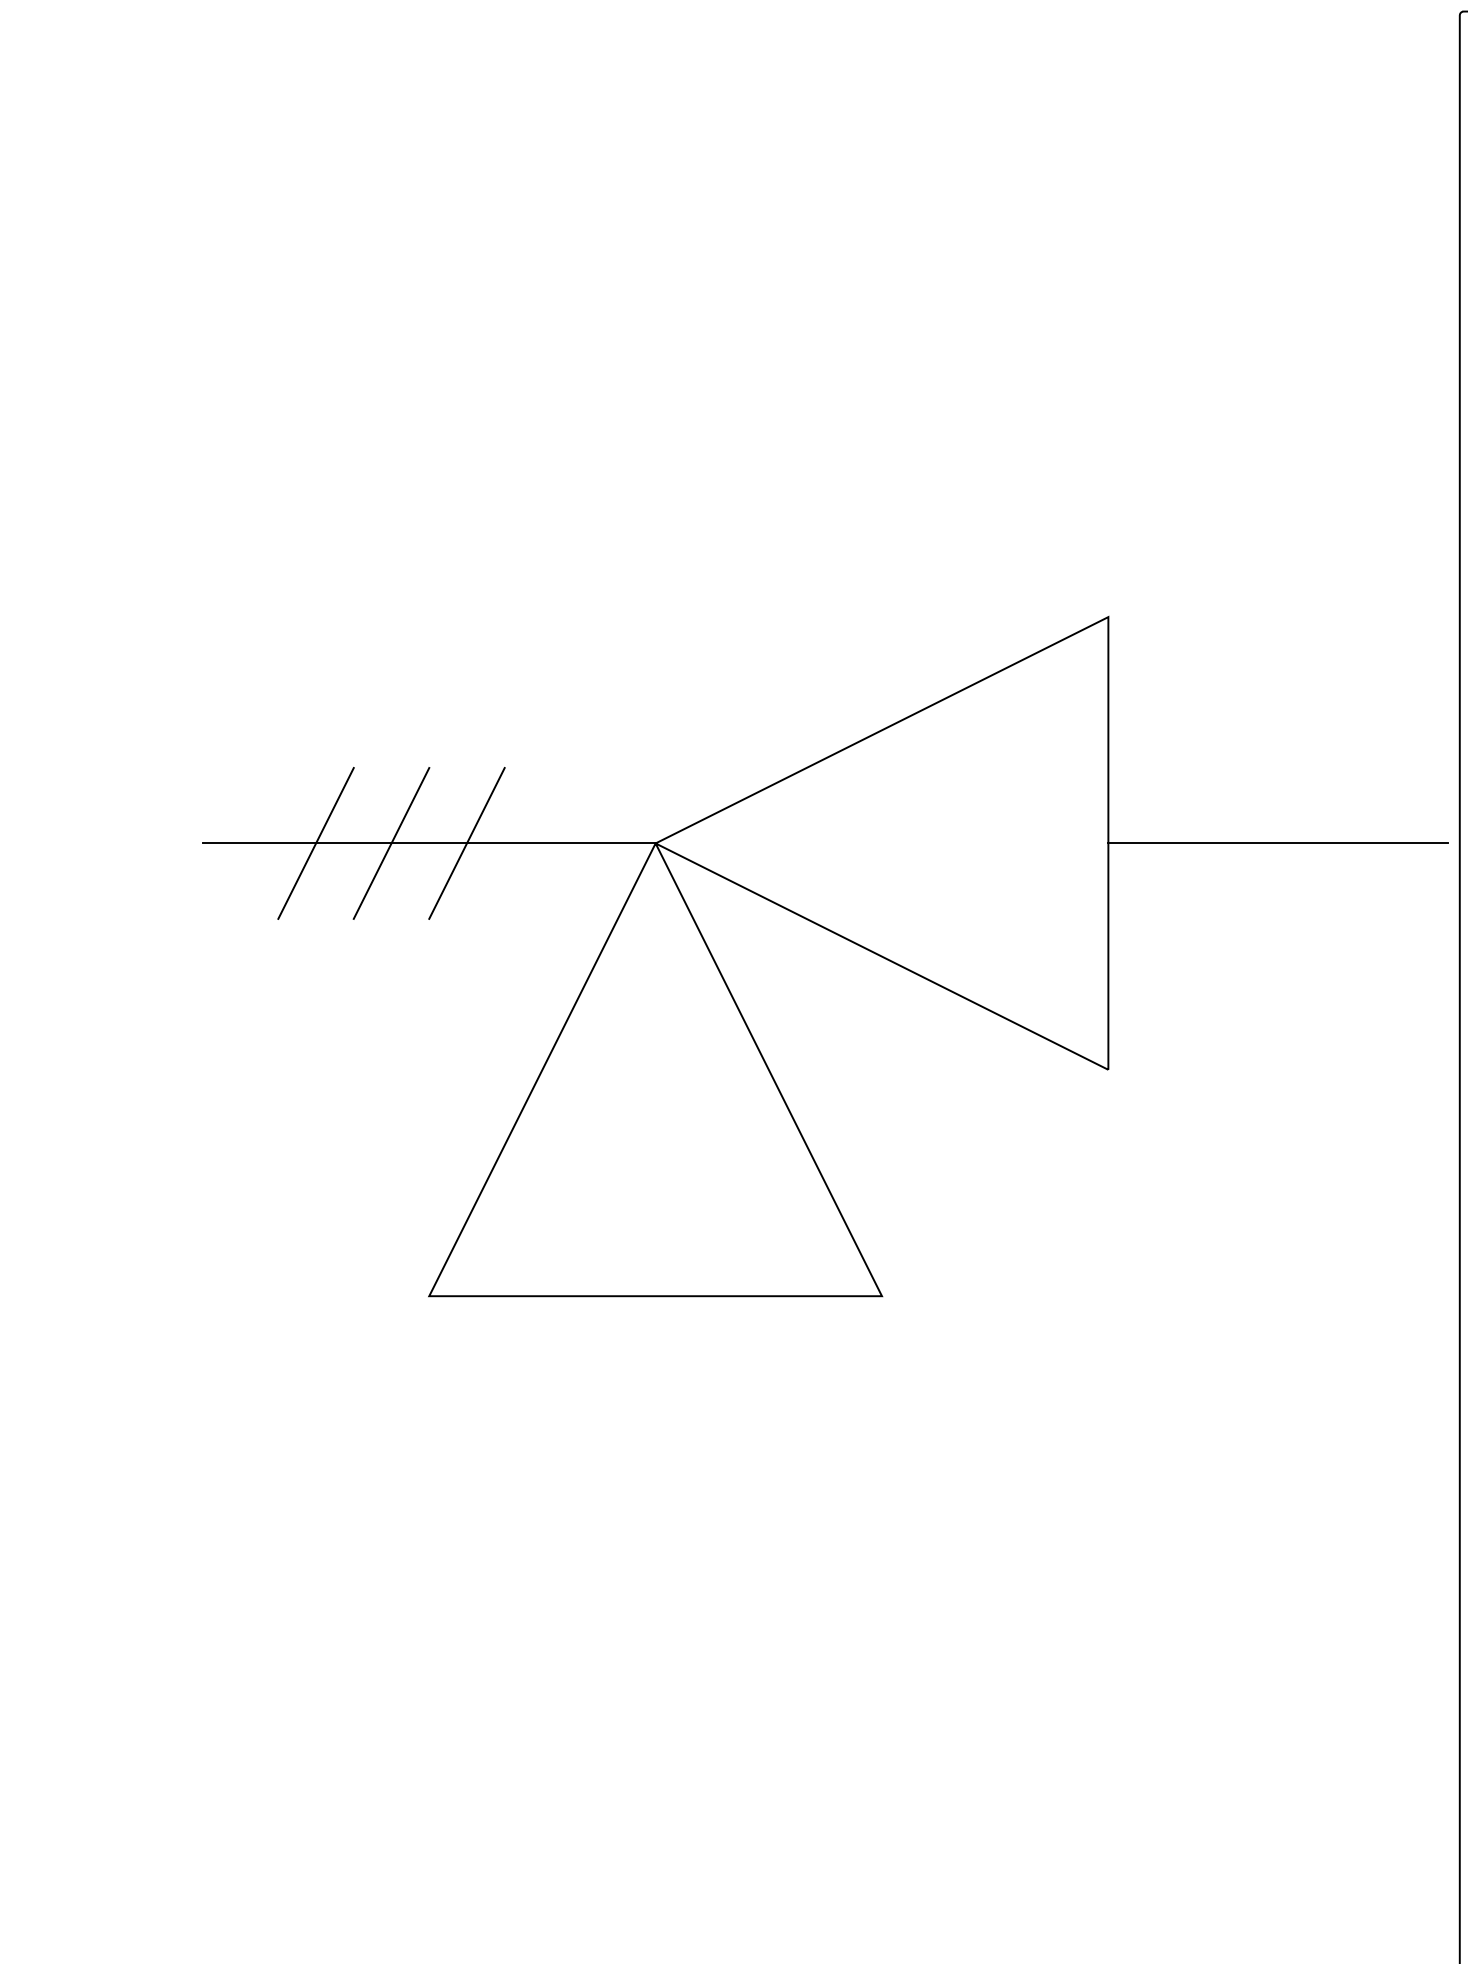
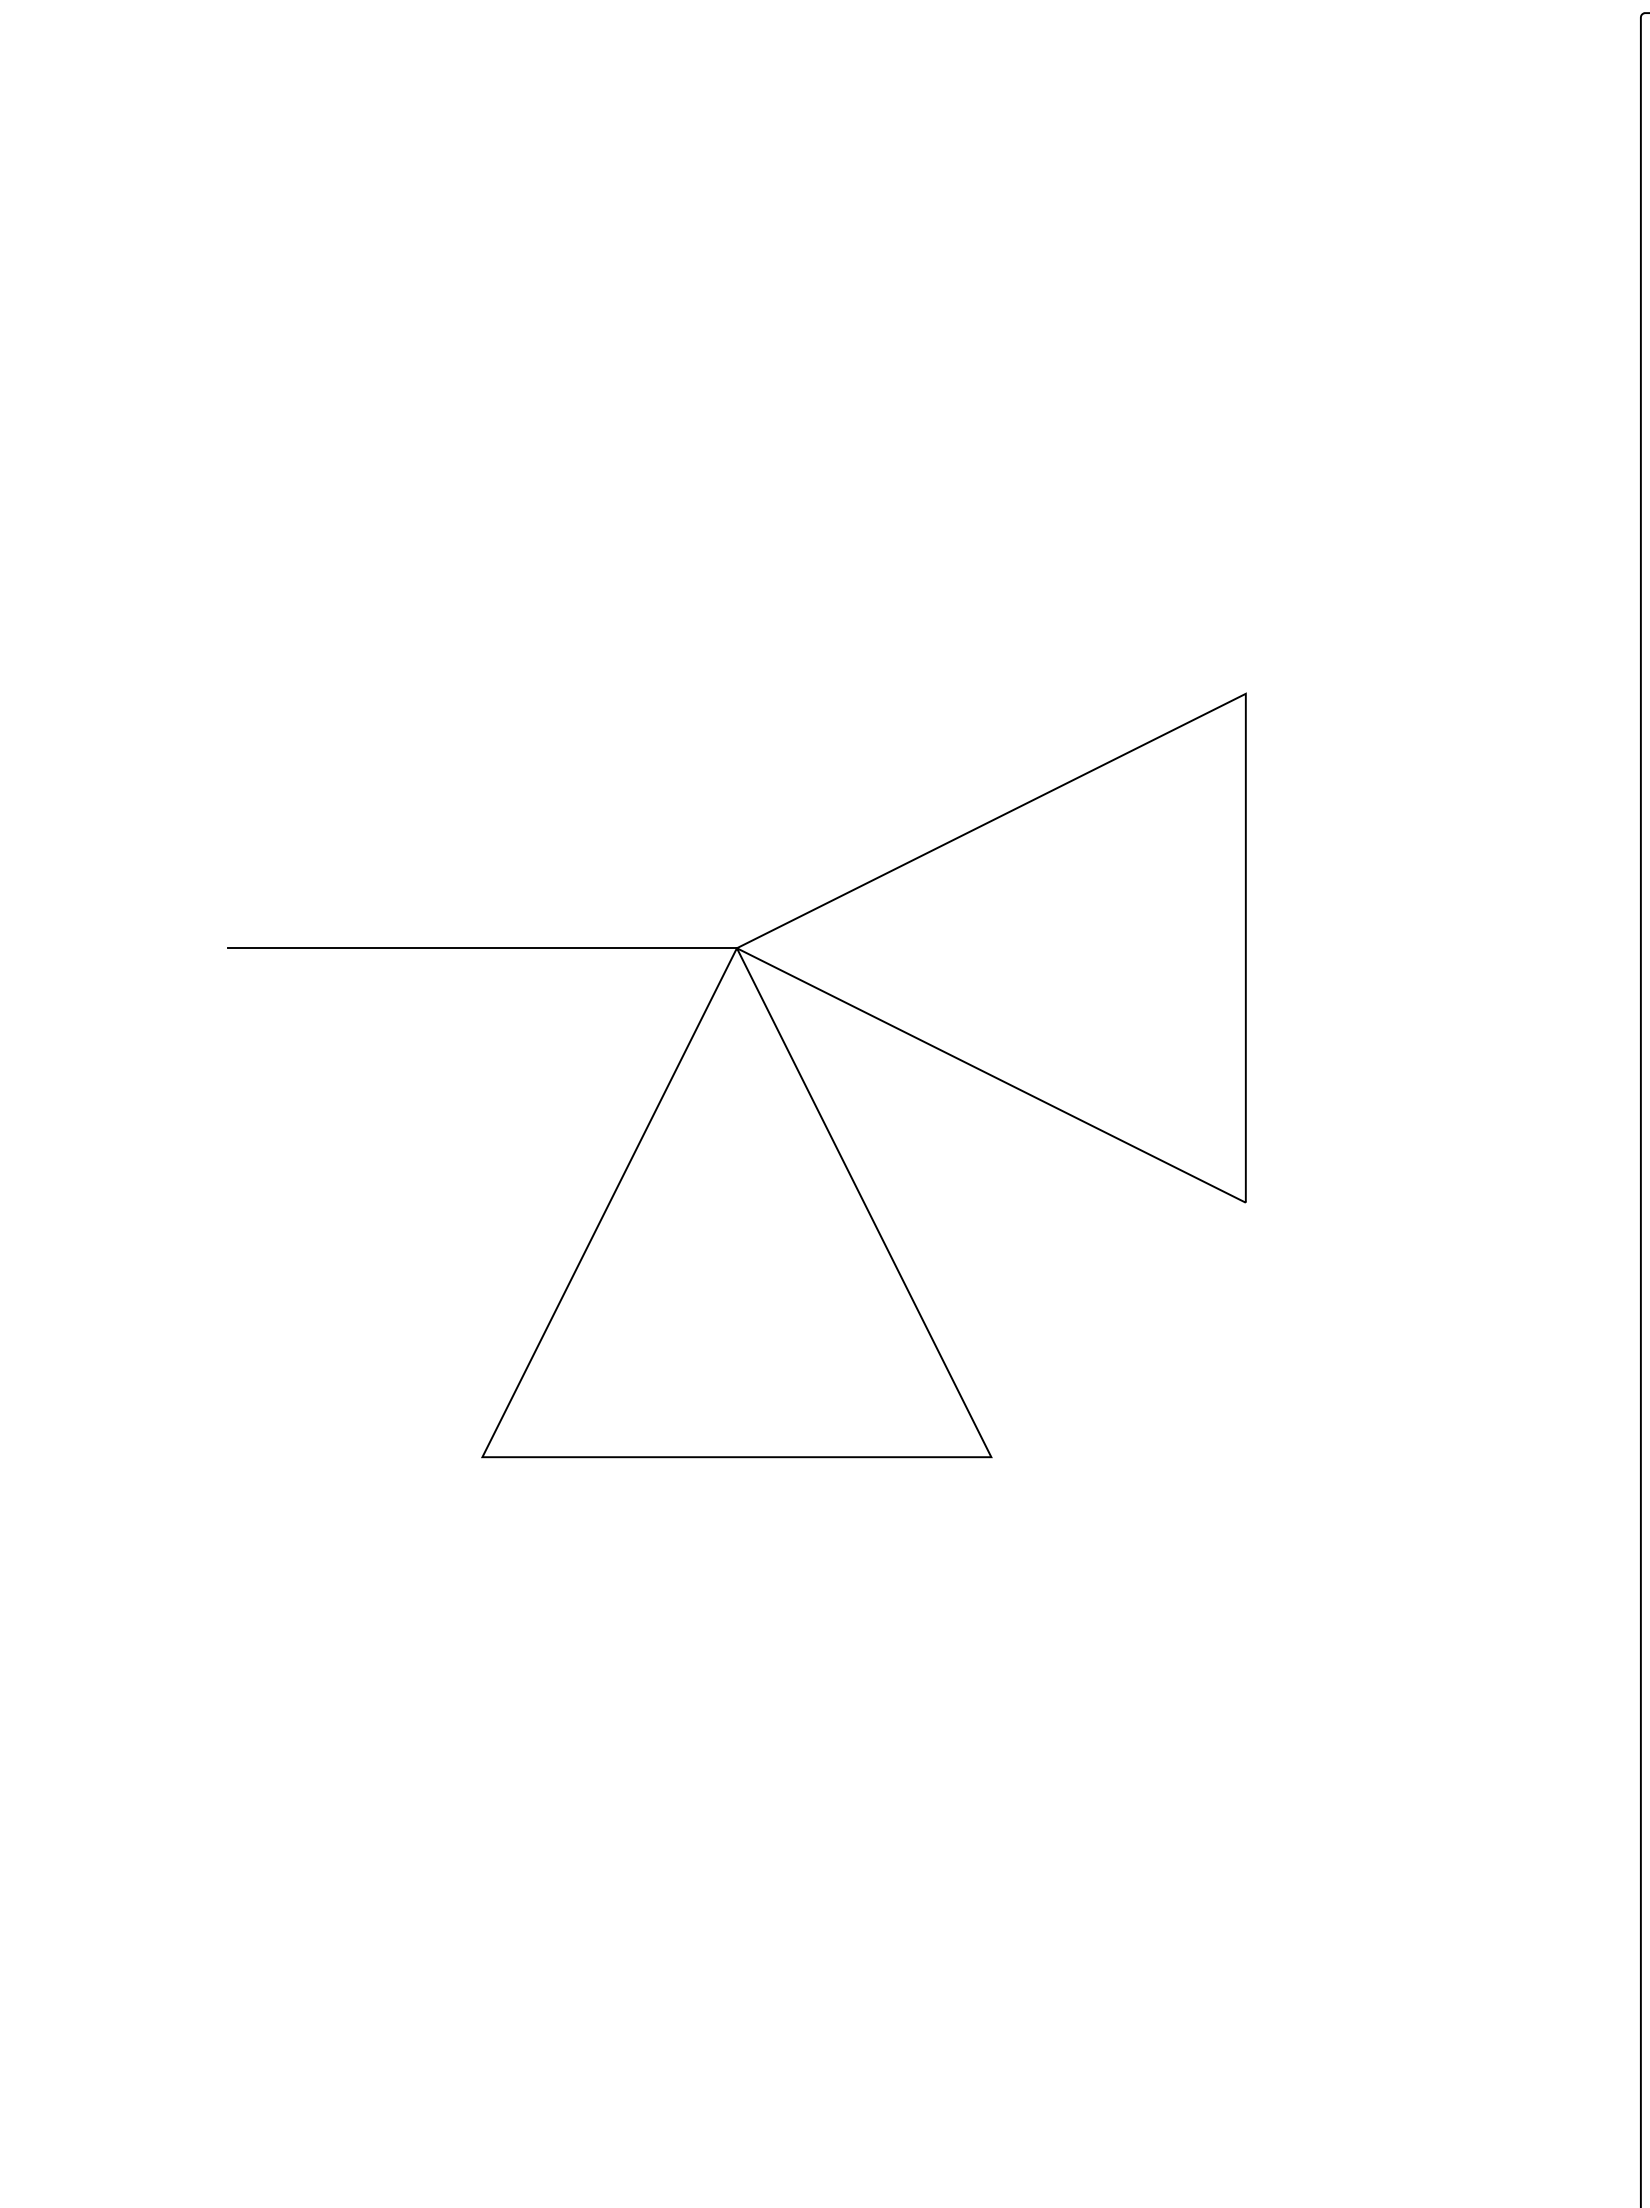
line: (315, 843) -> (354, 948), removed
line: (391, 843) -> (439, 948), removed
line: (466, 843) -> (524, 948), removed
line: (1277, 843) -> (1436, 948), removed

